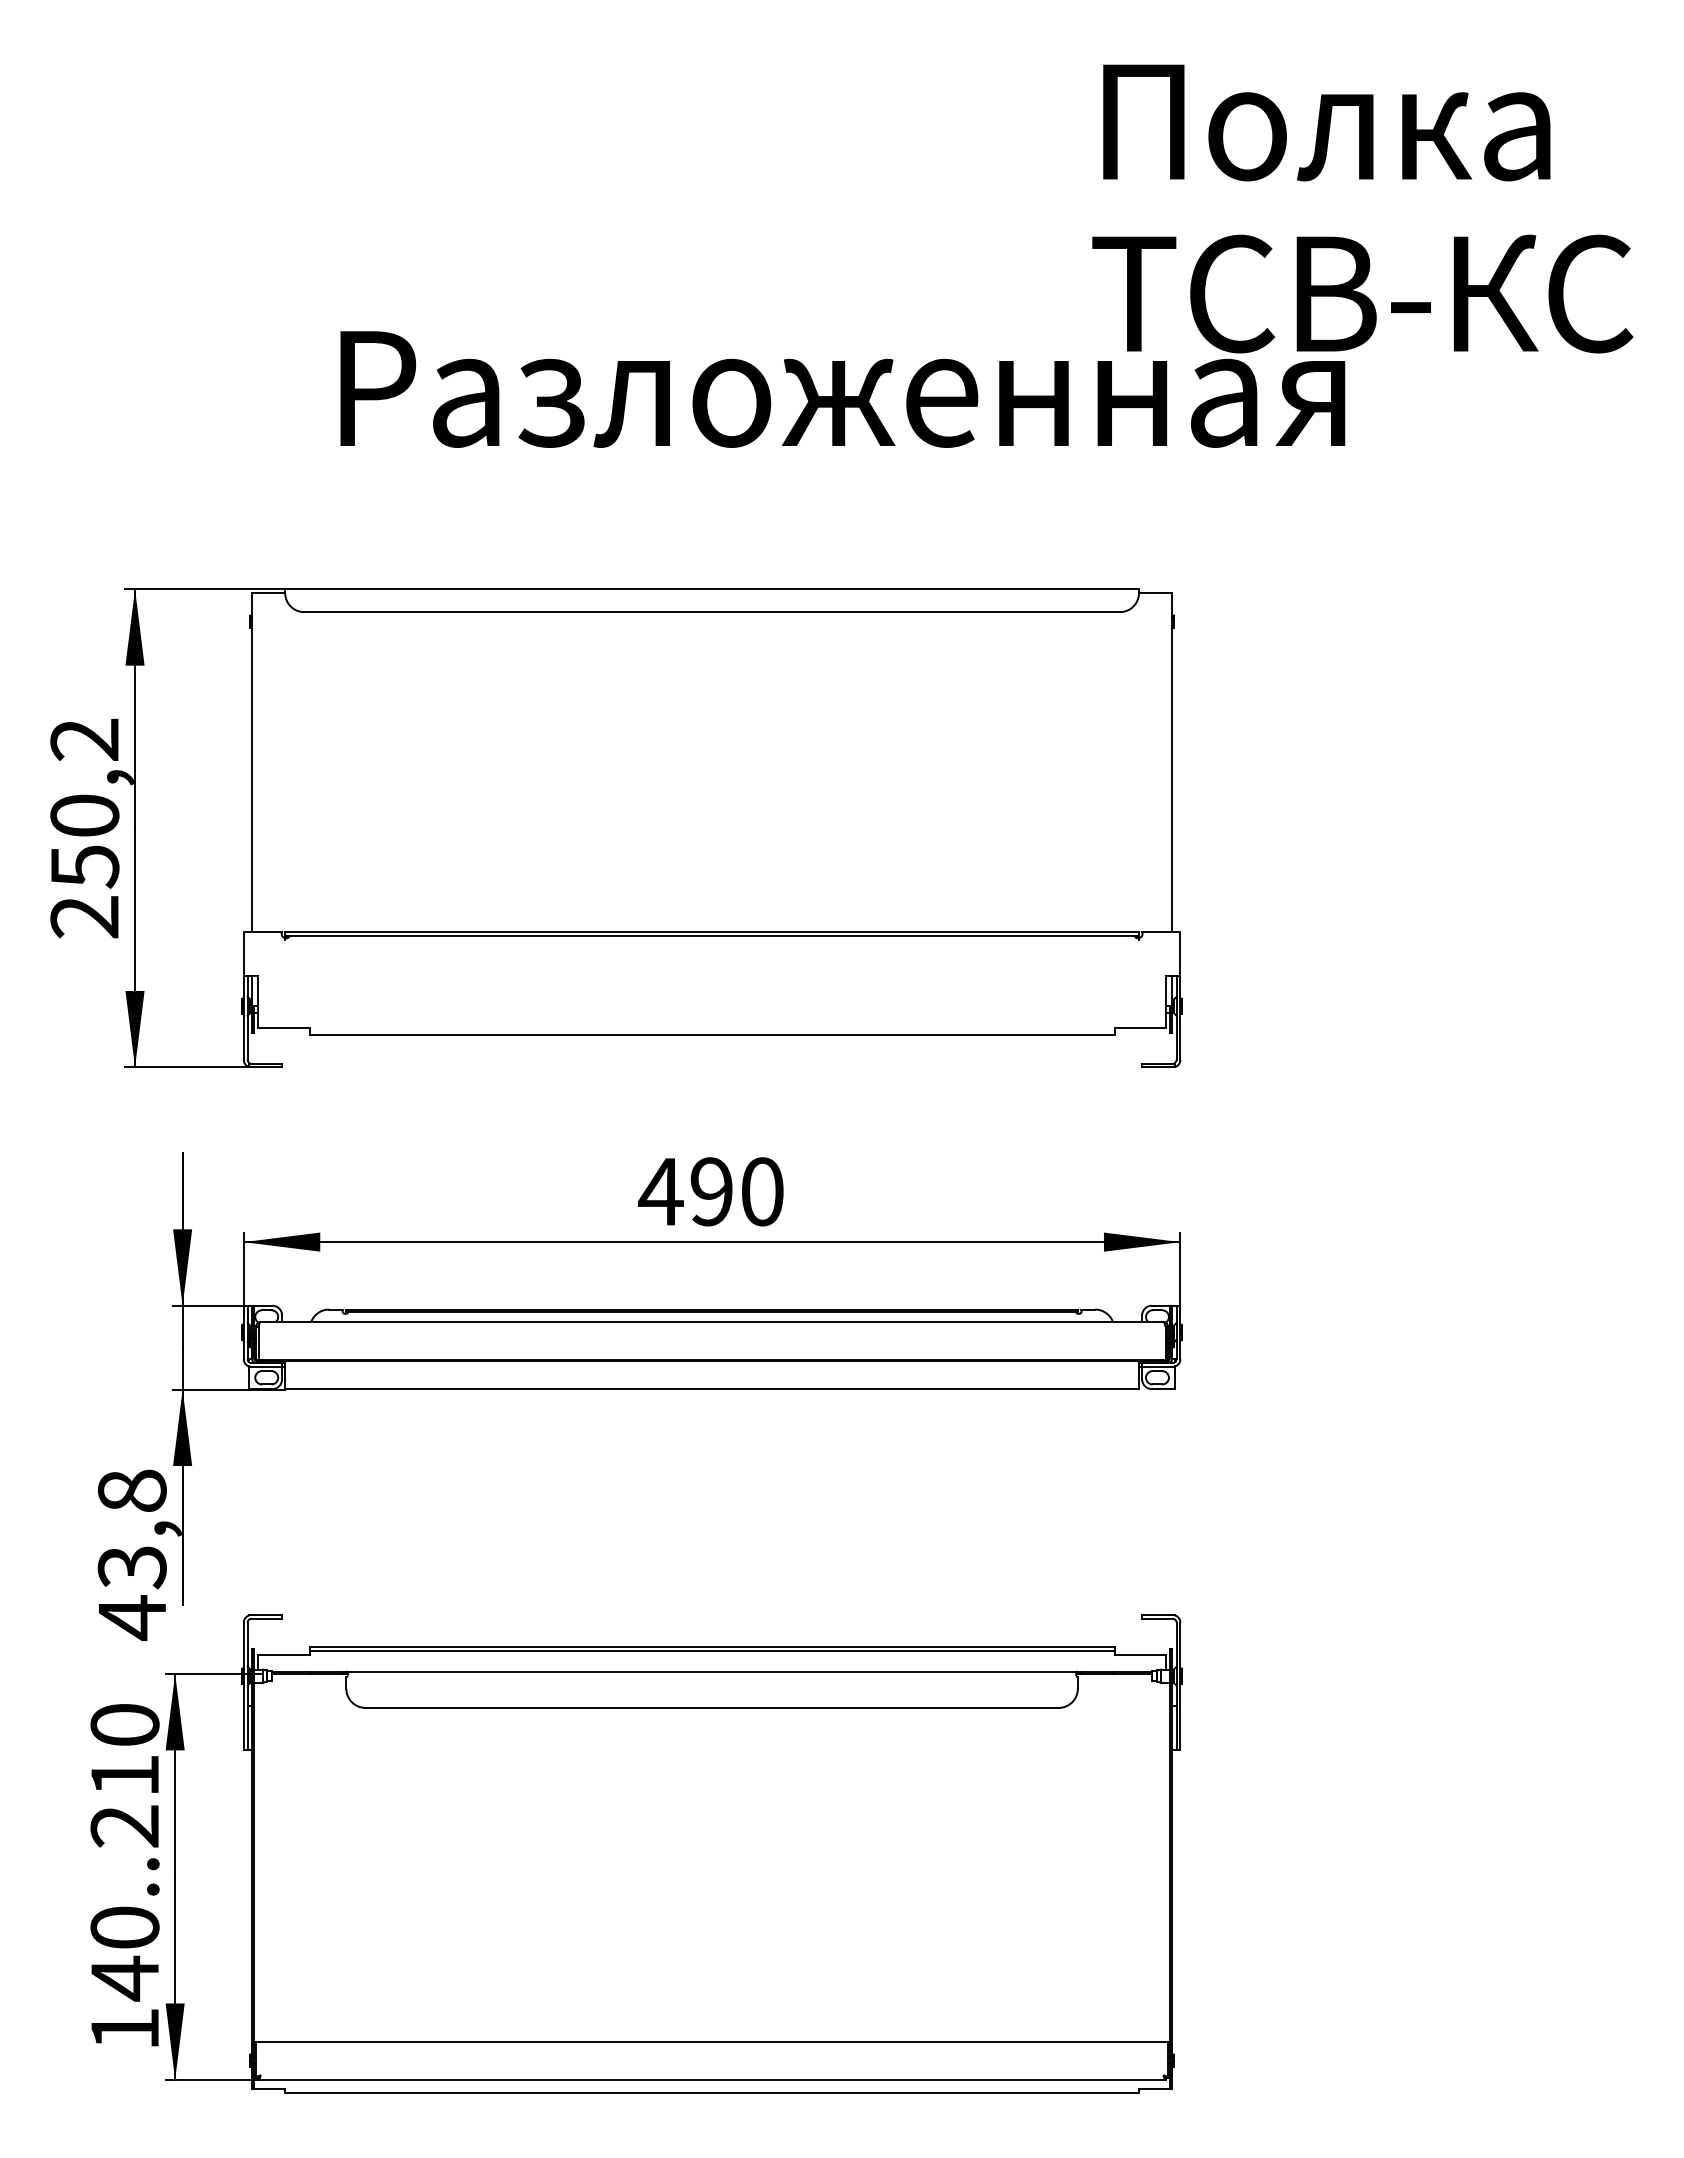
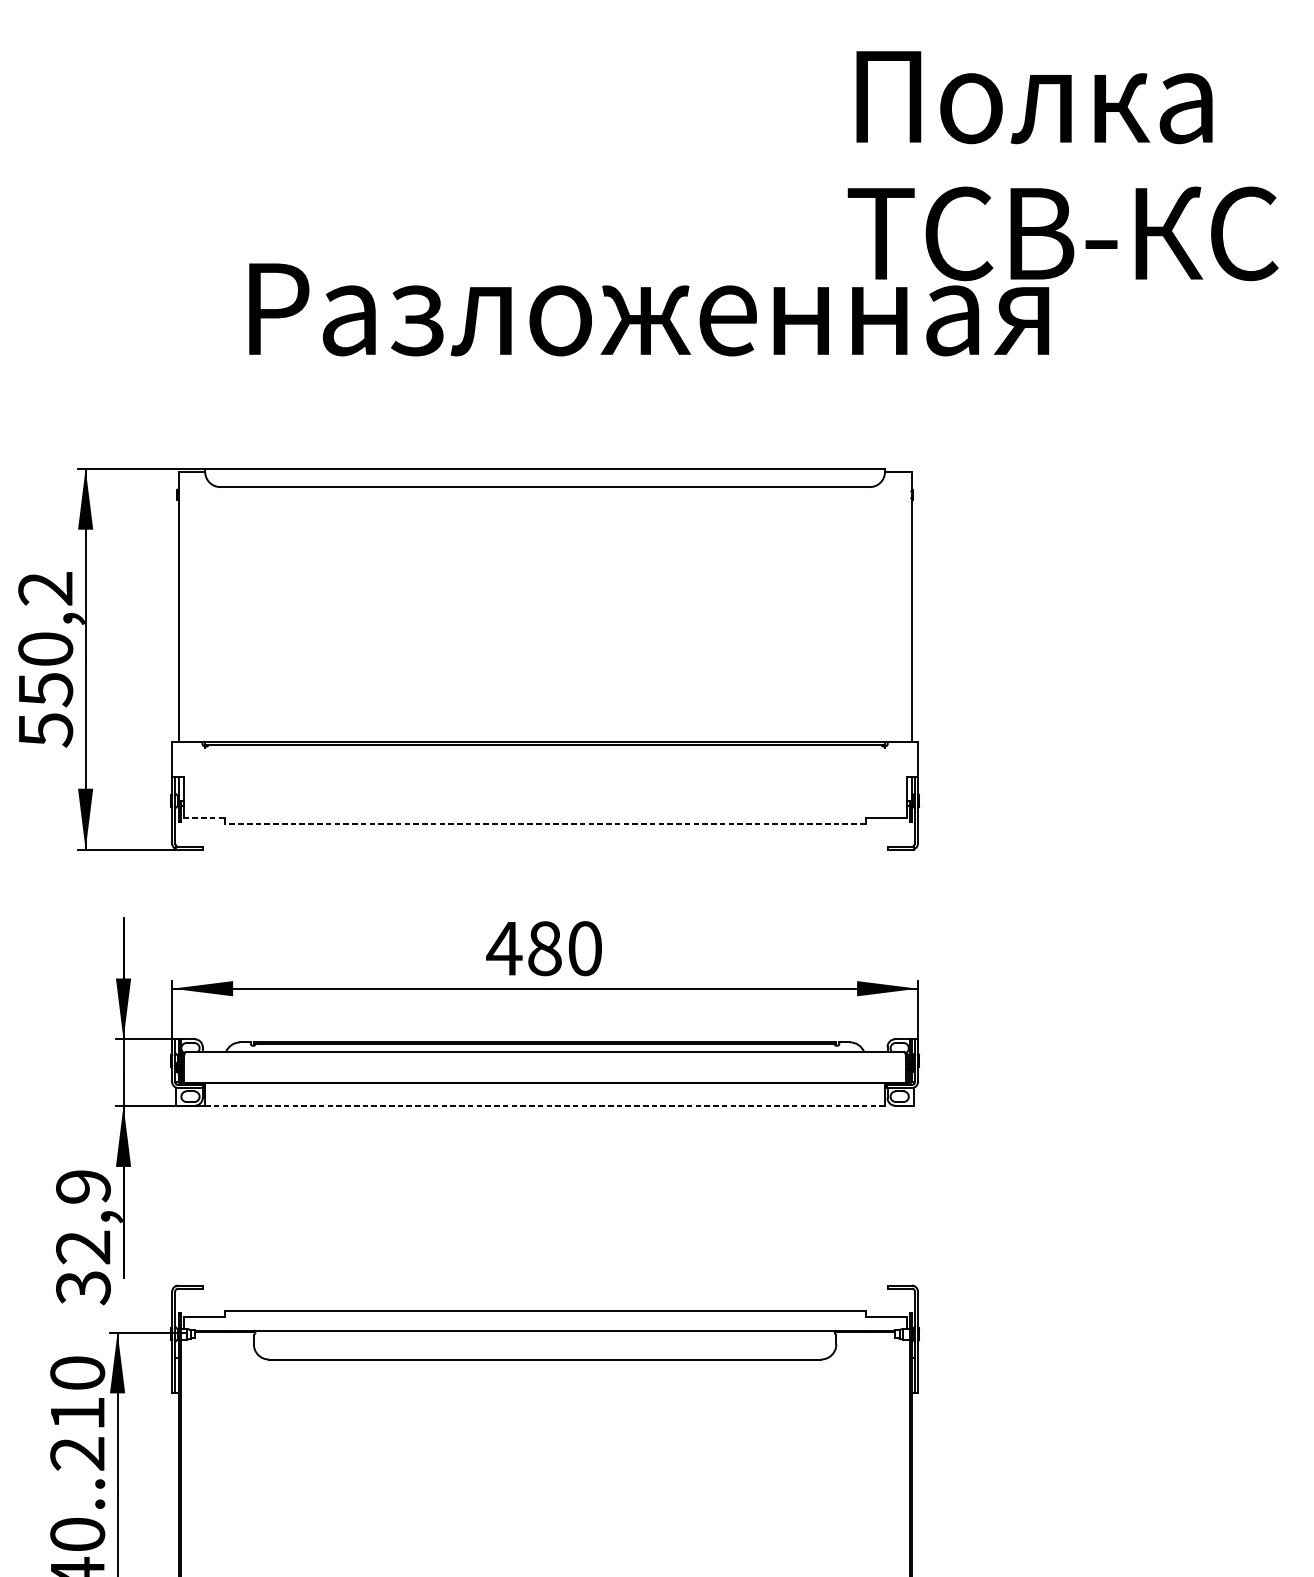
text: (84, 917) -> (45, 730), 250,2 -> 550,2
line: (283, 1027) -> (203, 817), solid -> dashed
line: (712, 1035) -> (545, 824), solid -> dashed
text: (711, 1191) -> (544, 948), 490 -> 480
line: (712, 1389) -> (545, 1106), solid -> dashed
text: (131, 1555) -> (82, 1238), 43,8 -> 32,9
line: (711, 1650) -> (544, 1313), removed

